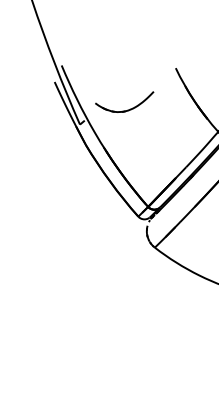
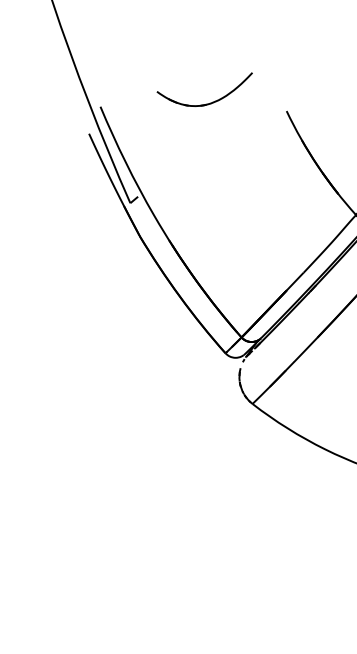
part: (127, 109) -> (209, 101), moved

